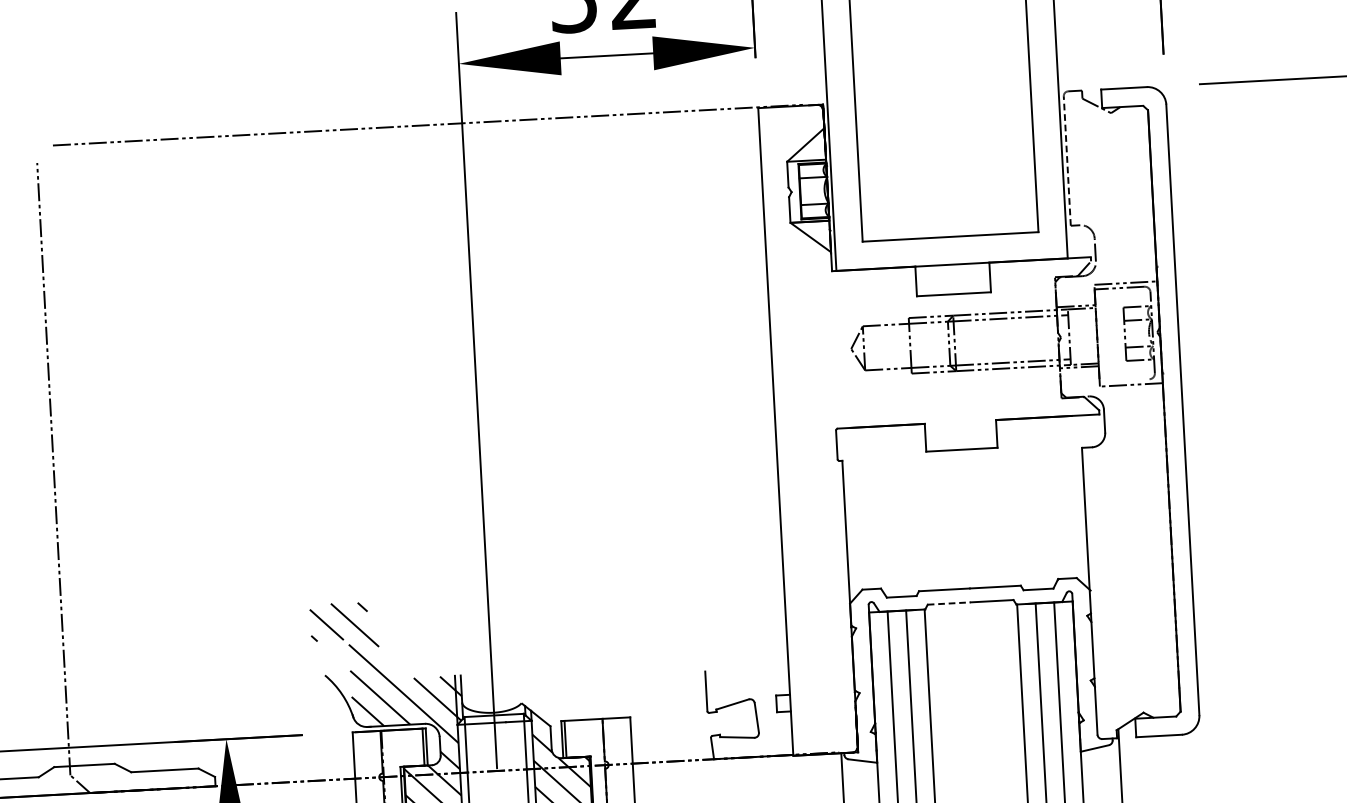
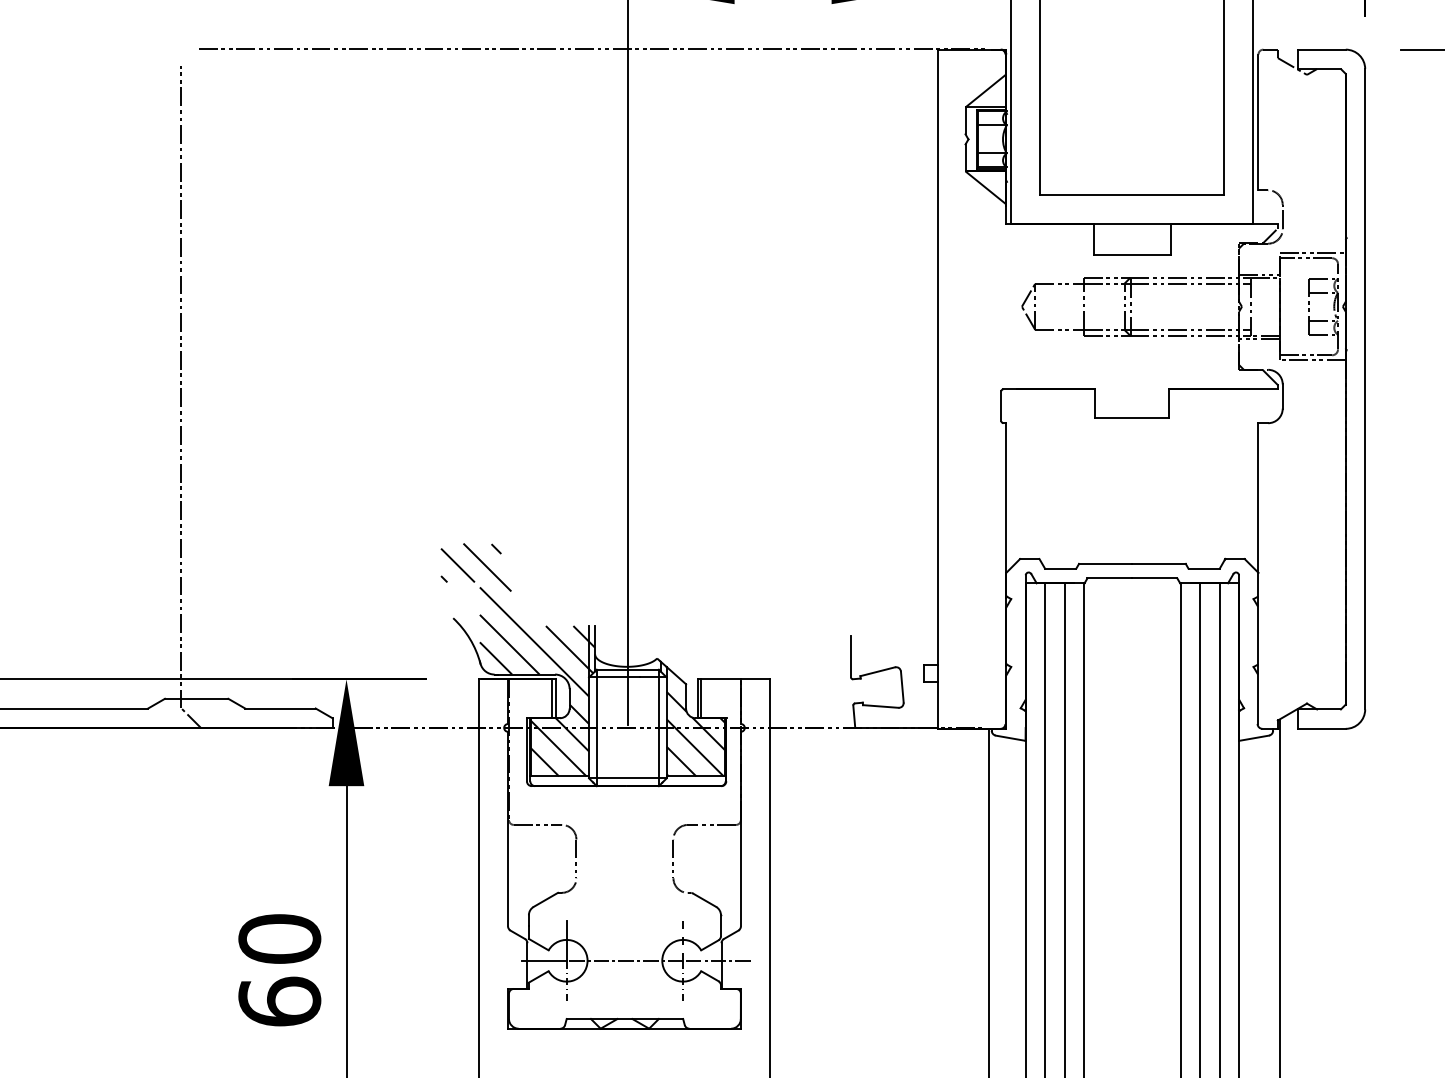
line: (1067, 161) -> (1258, 122), dashed -> solid
line: (1124, 380) -> (1305, 355), added
line: (948, 603) -> (1109, 578), dashed -> solid

